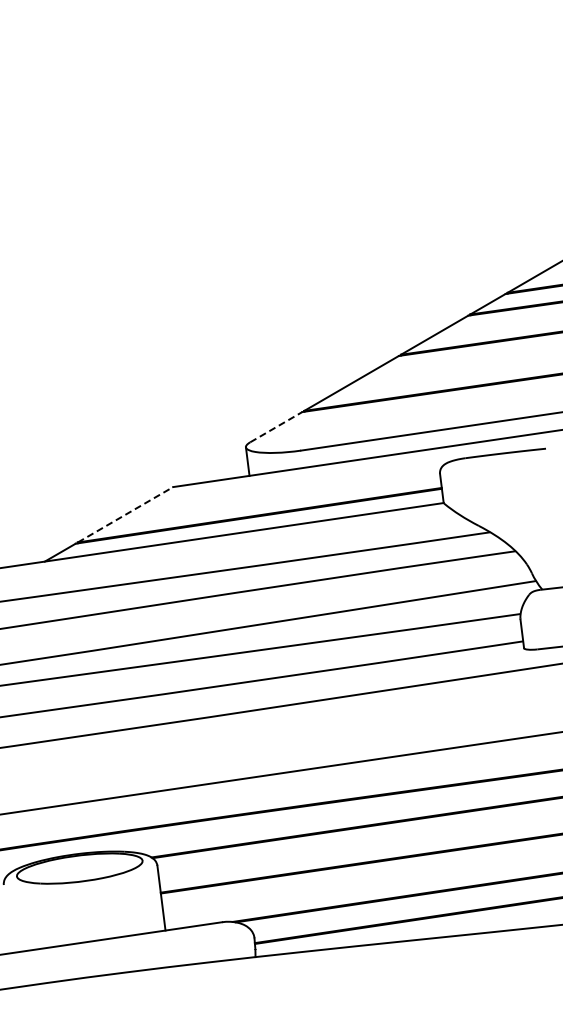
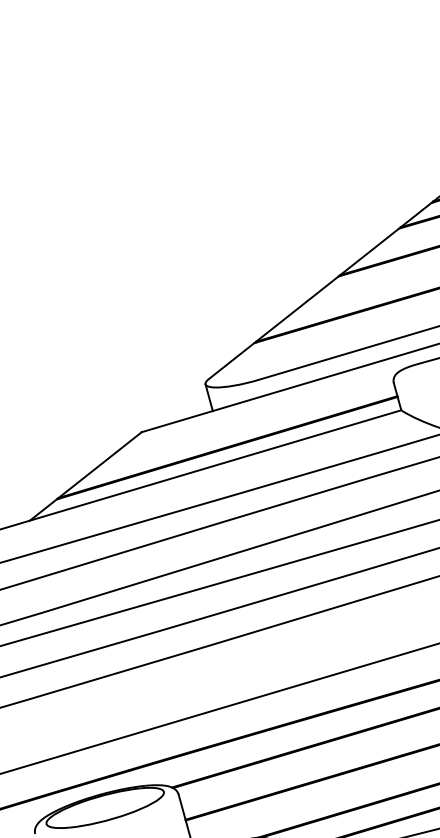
line: (276, 426) -> (231, 360), dashed -> solid
line: (125, 514) -> (100, 464), dashed -> solid

